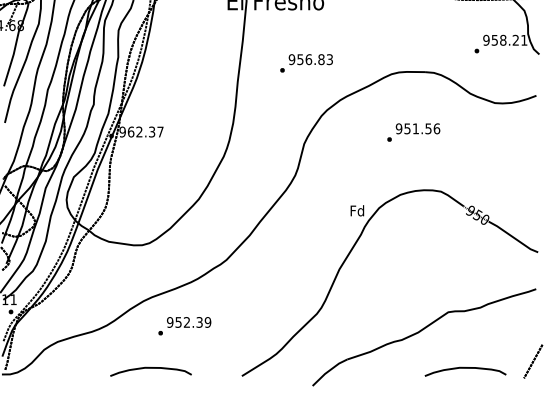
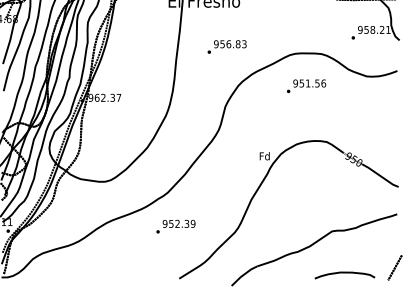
text: (413, 132) -> (306, 86), moved
text: (184, 325) -> (175, 226), moved
curve: (150, 369) -> (111, 273), removed

